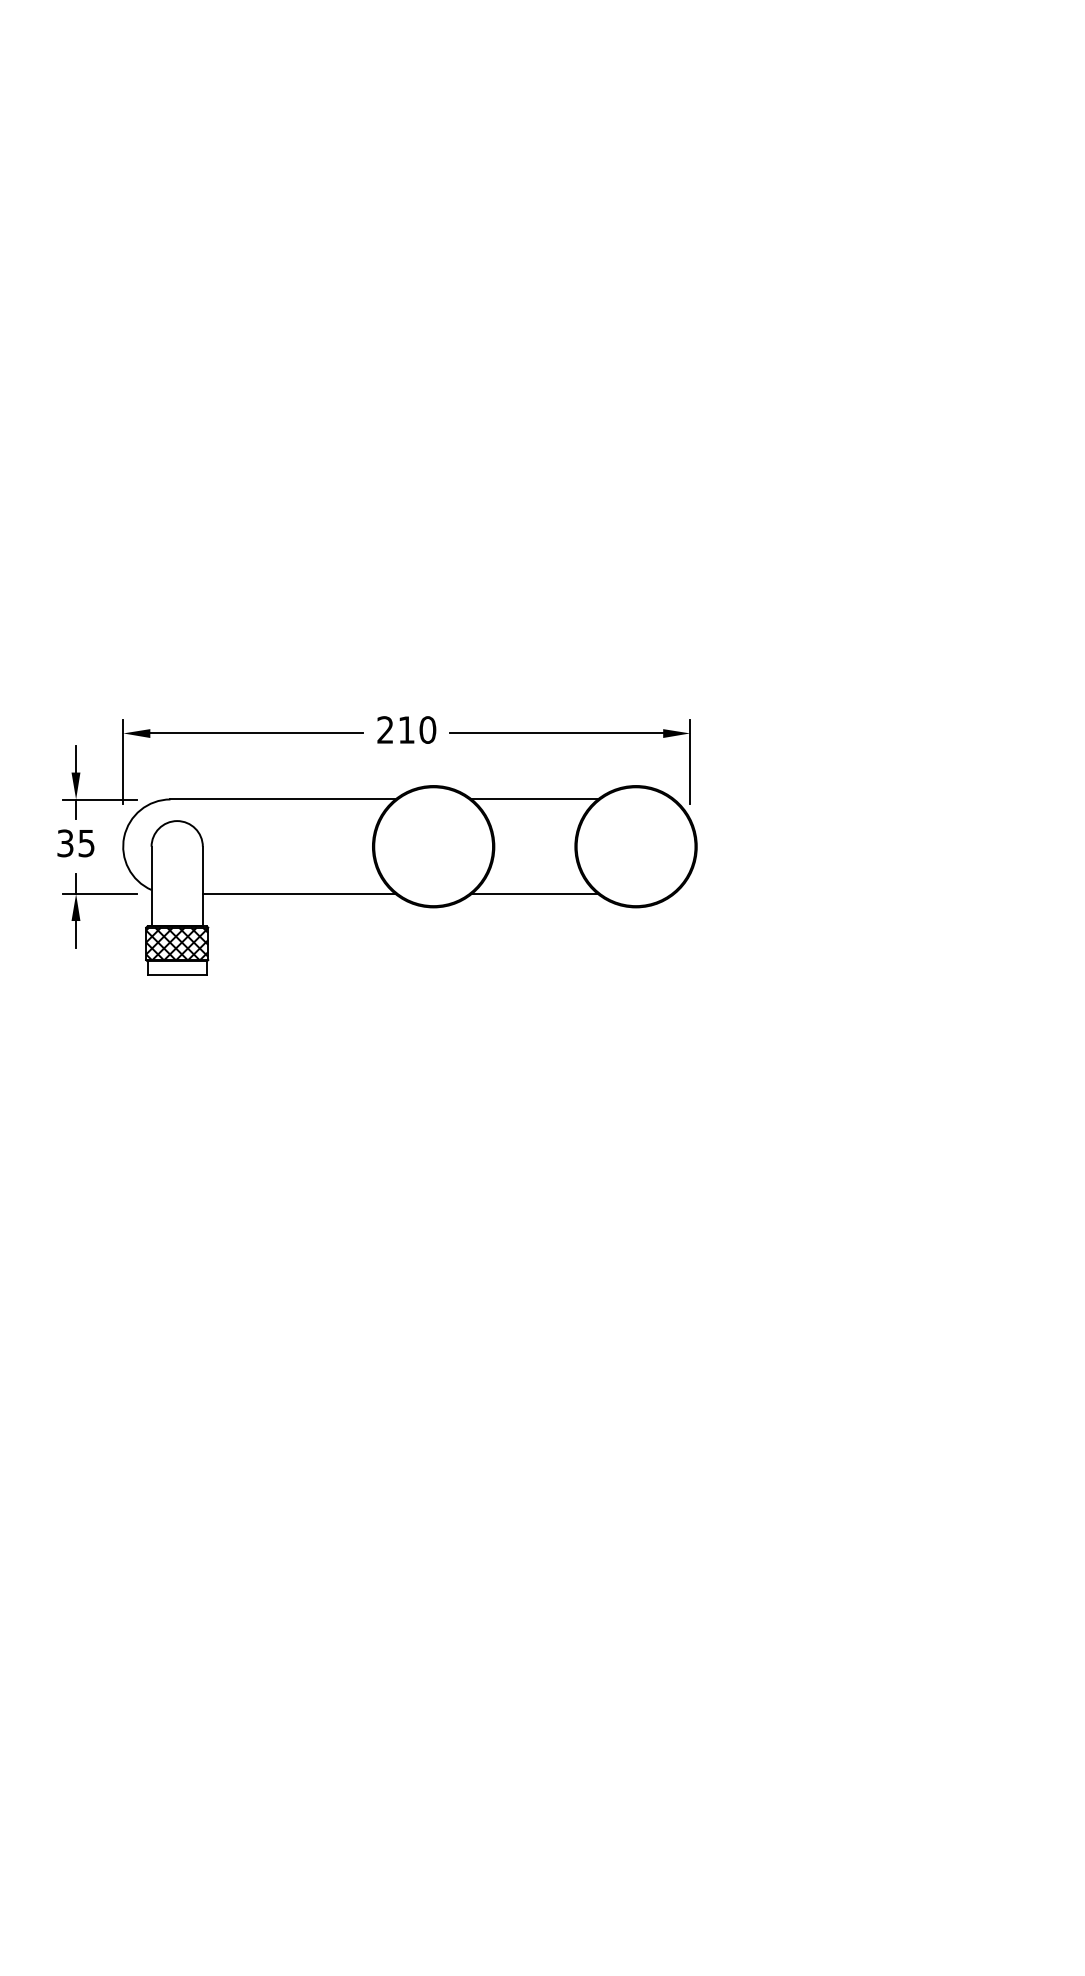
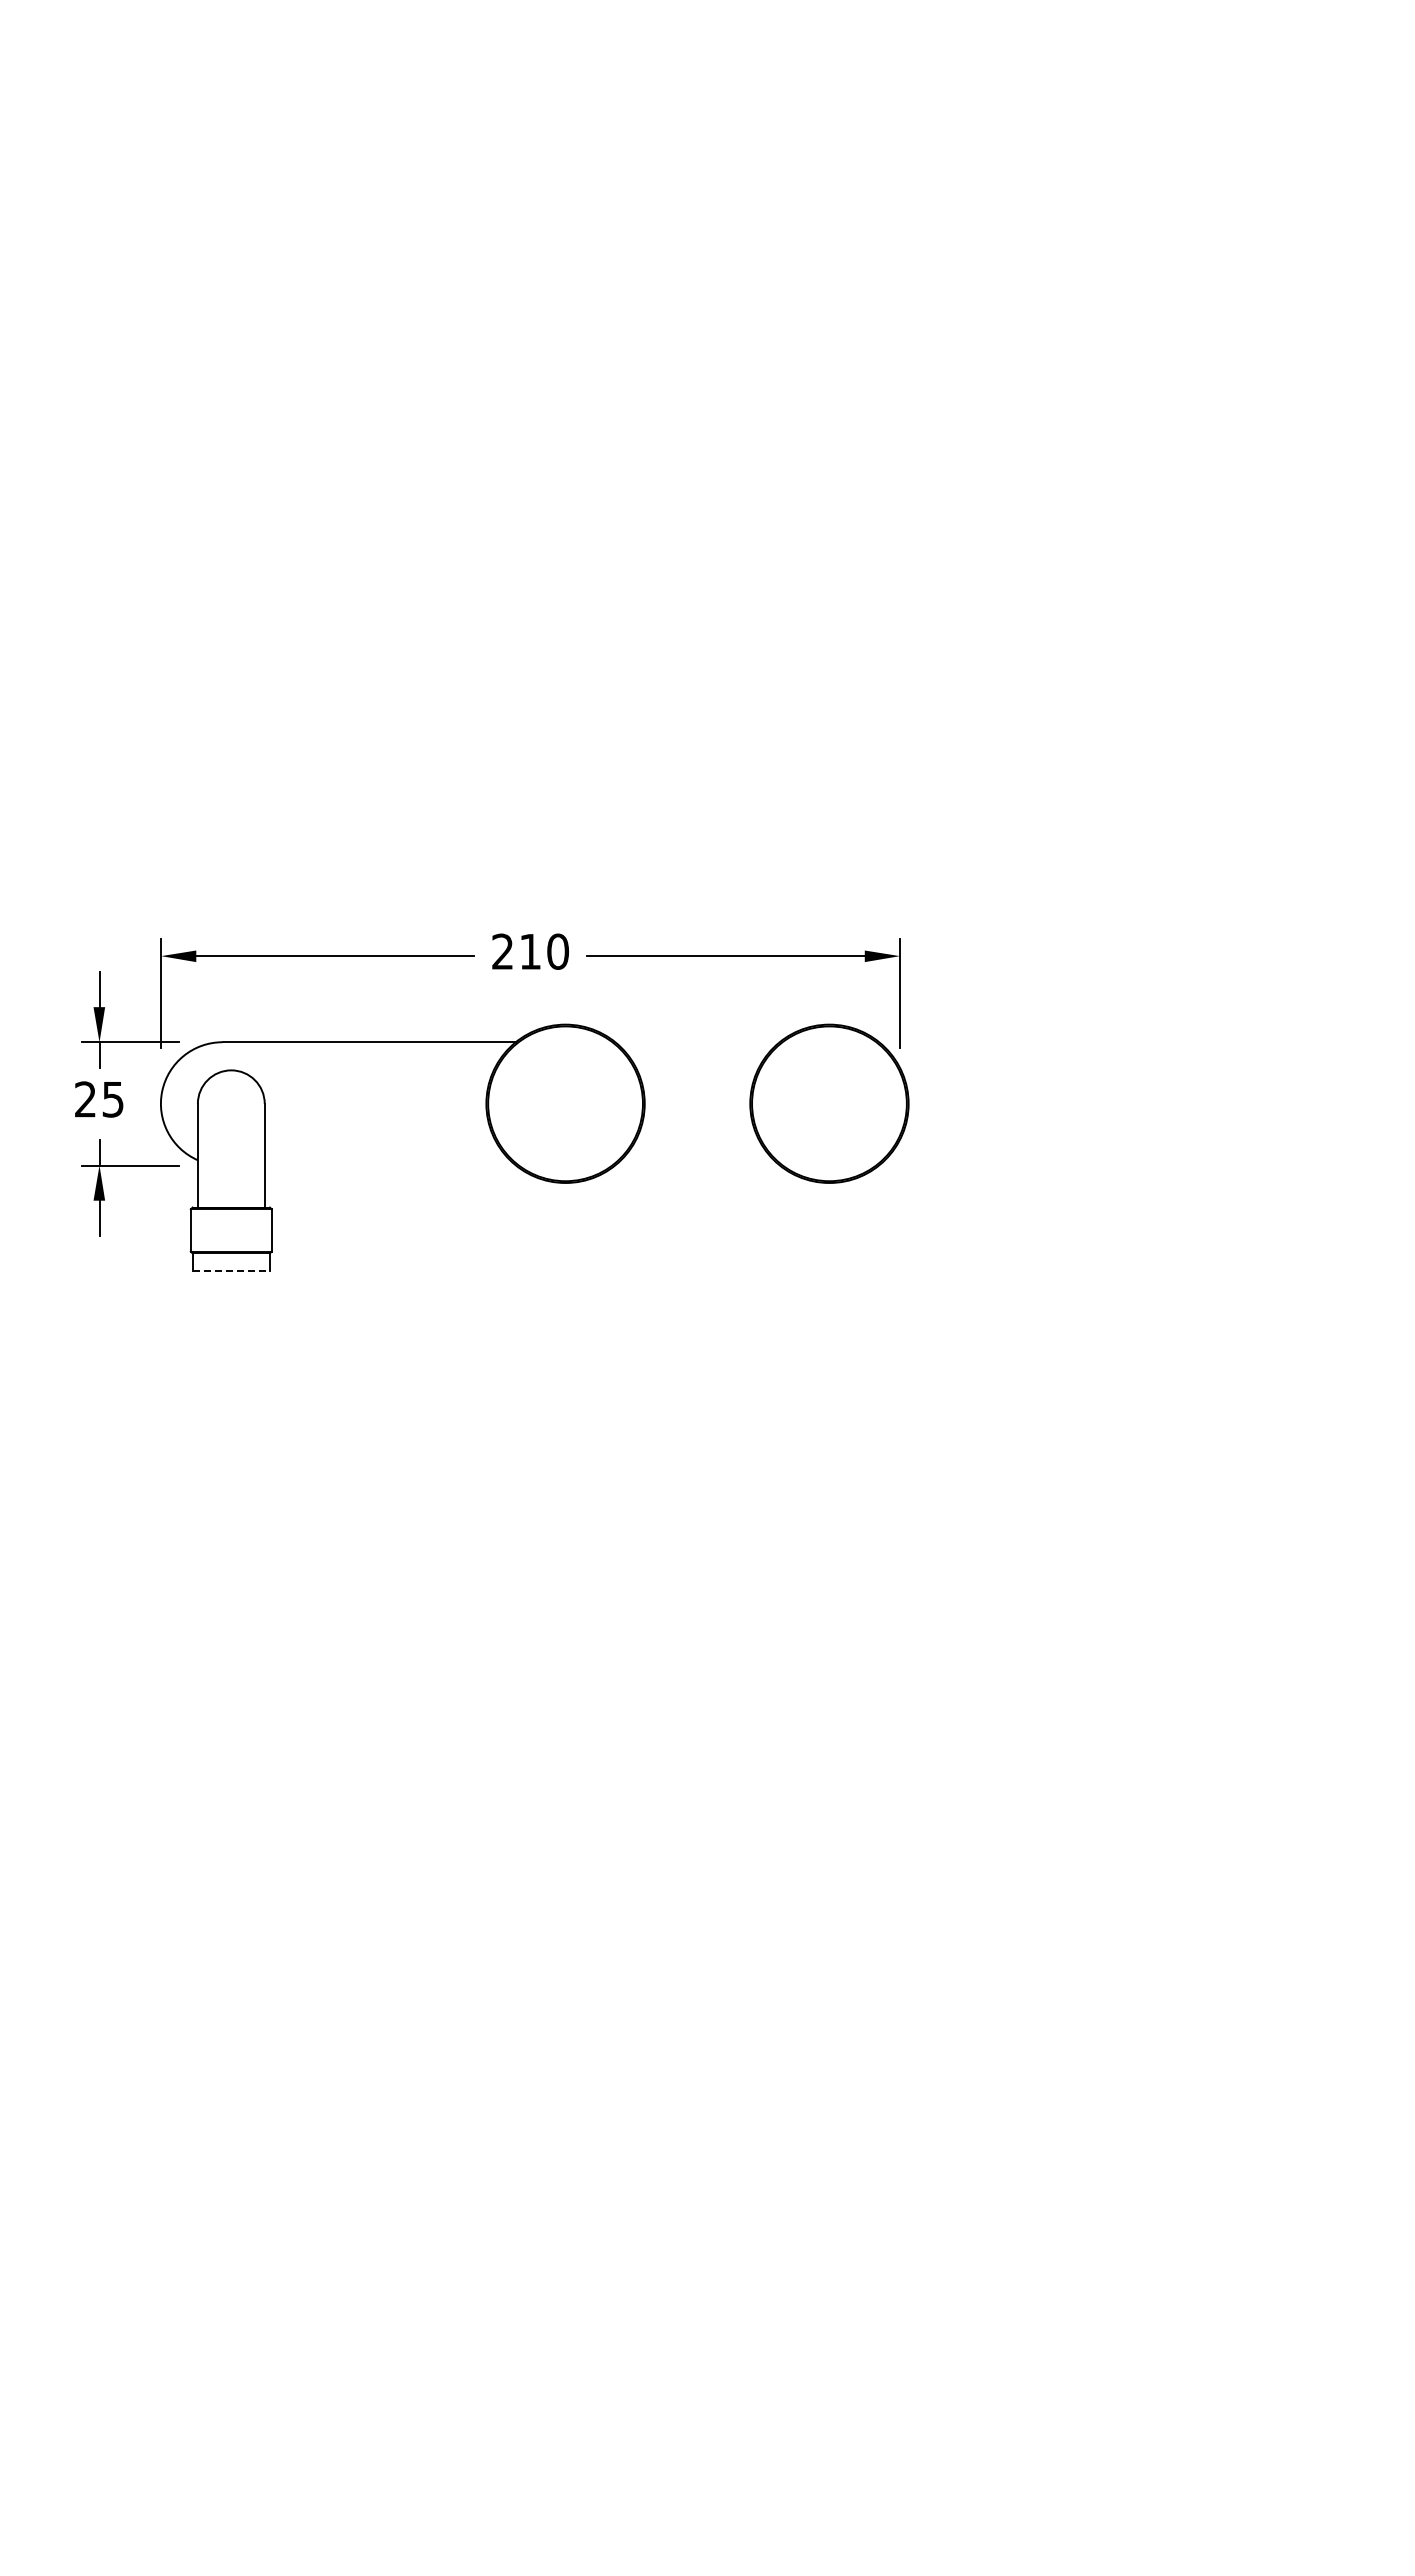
line: (534, 799) -> (697, 1042), removed
text: (65, 843) -> (85, 1099), 35 -> 25
line: (298, 894) -> (389, 1165), removed
line: (534, 894) -> (697, 1165), removed
hatch: (176, 943) -> (230, 1230), removed
line: (177, 974) -> (231, 1270), solid -> dashed

